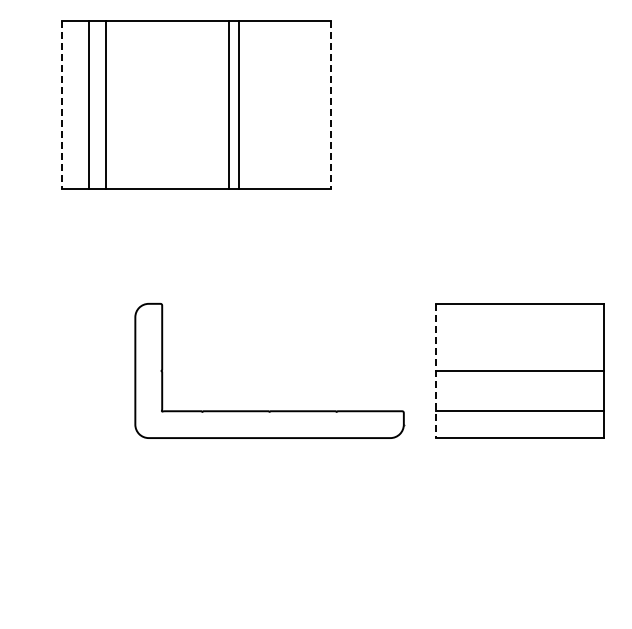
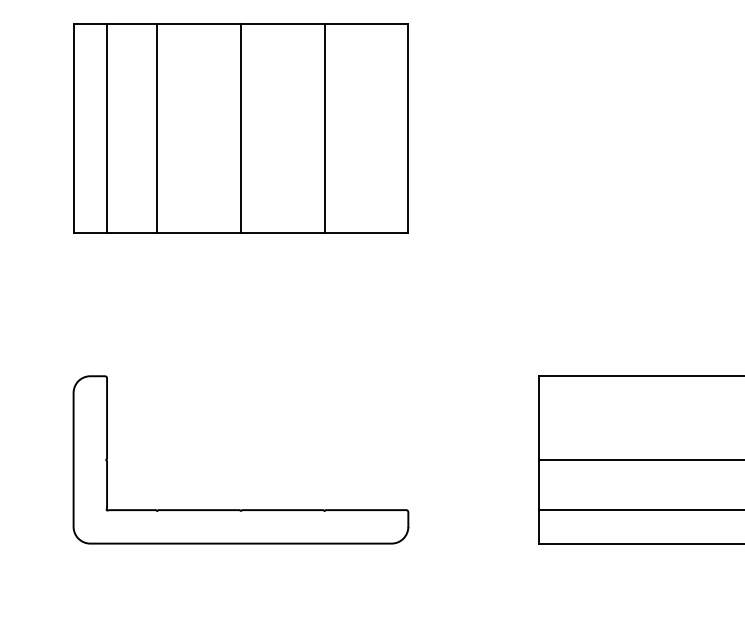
line: (62, 104) -> (73, 127), dashed -> solid
line: (106, 104) -> (157, 127), moved
line: (228, 104) -> (324, 127), moved
line: (238, 104) -> (240, 127), moved
line: (330, 104) -> (407, 127), dashed -> solid
line: (435, 371) -> (538, 460), dashed -> solid
part: (269, 410) -> (240, 509), moved

